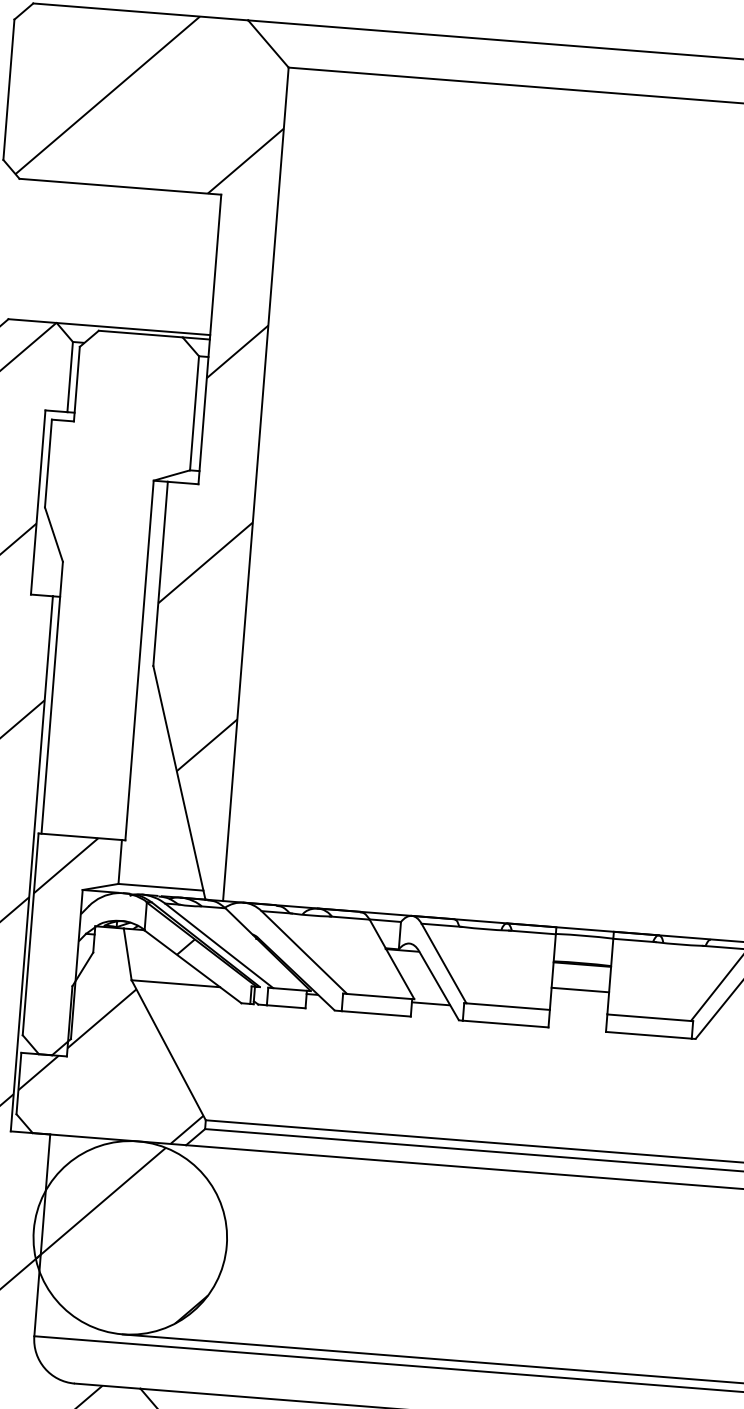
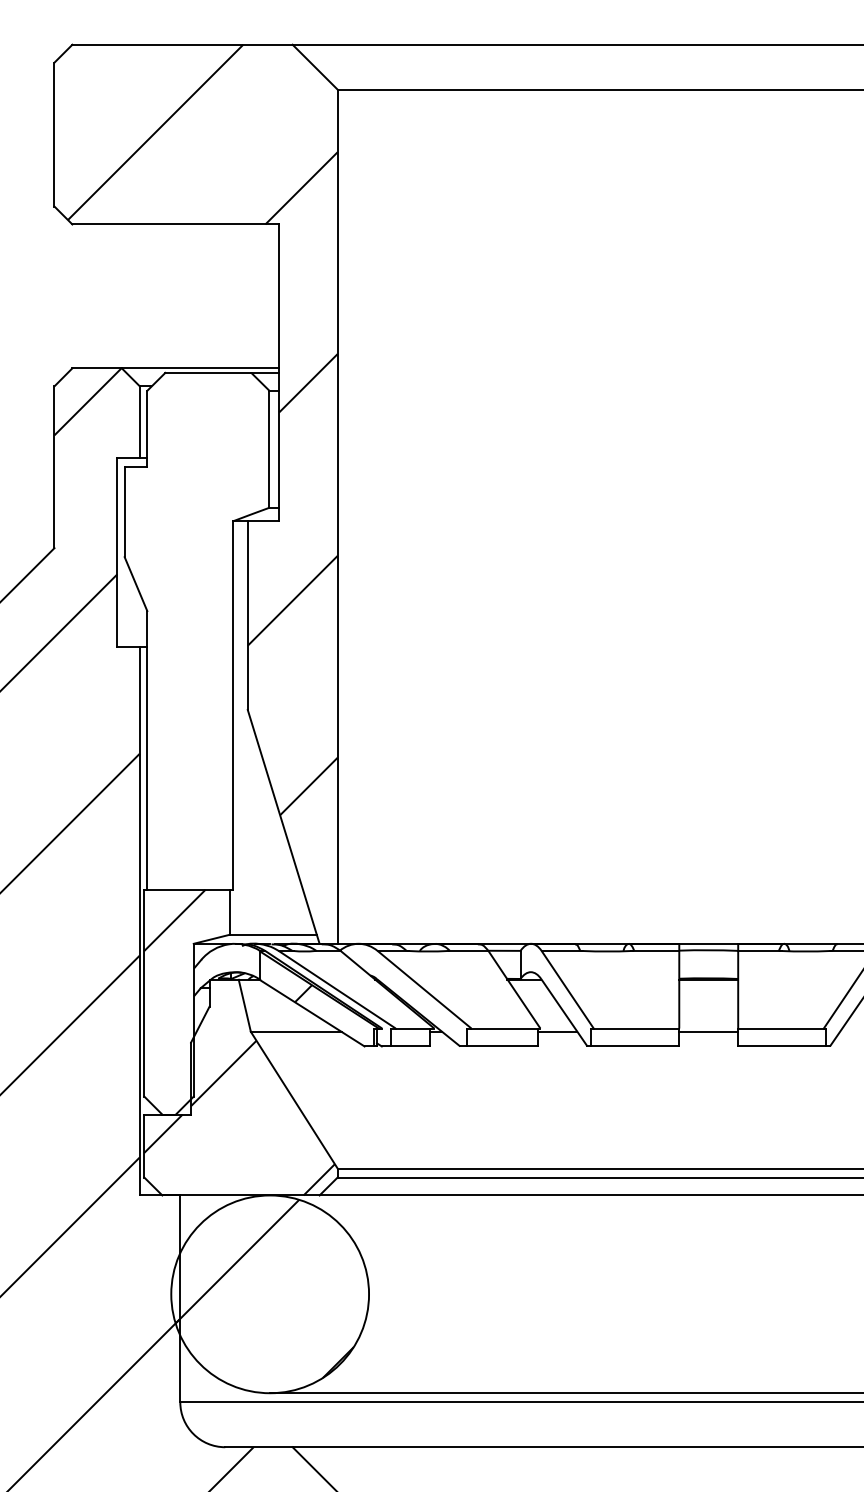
line: (580, 989) -> (708, 1031), moved

